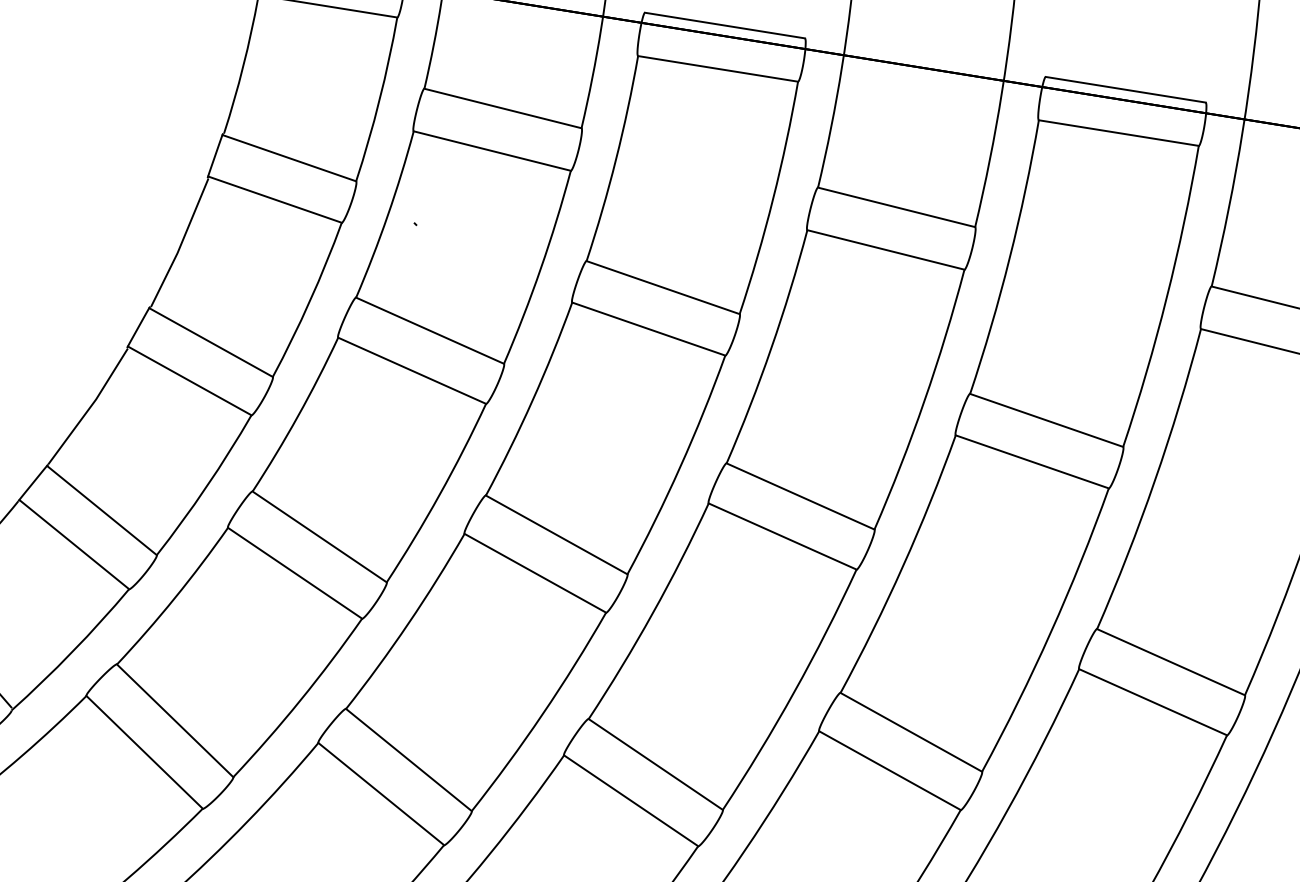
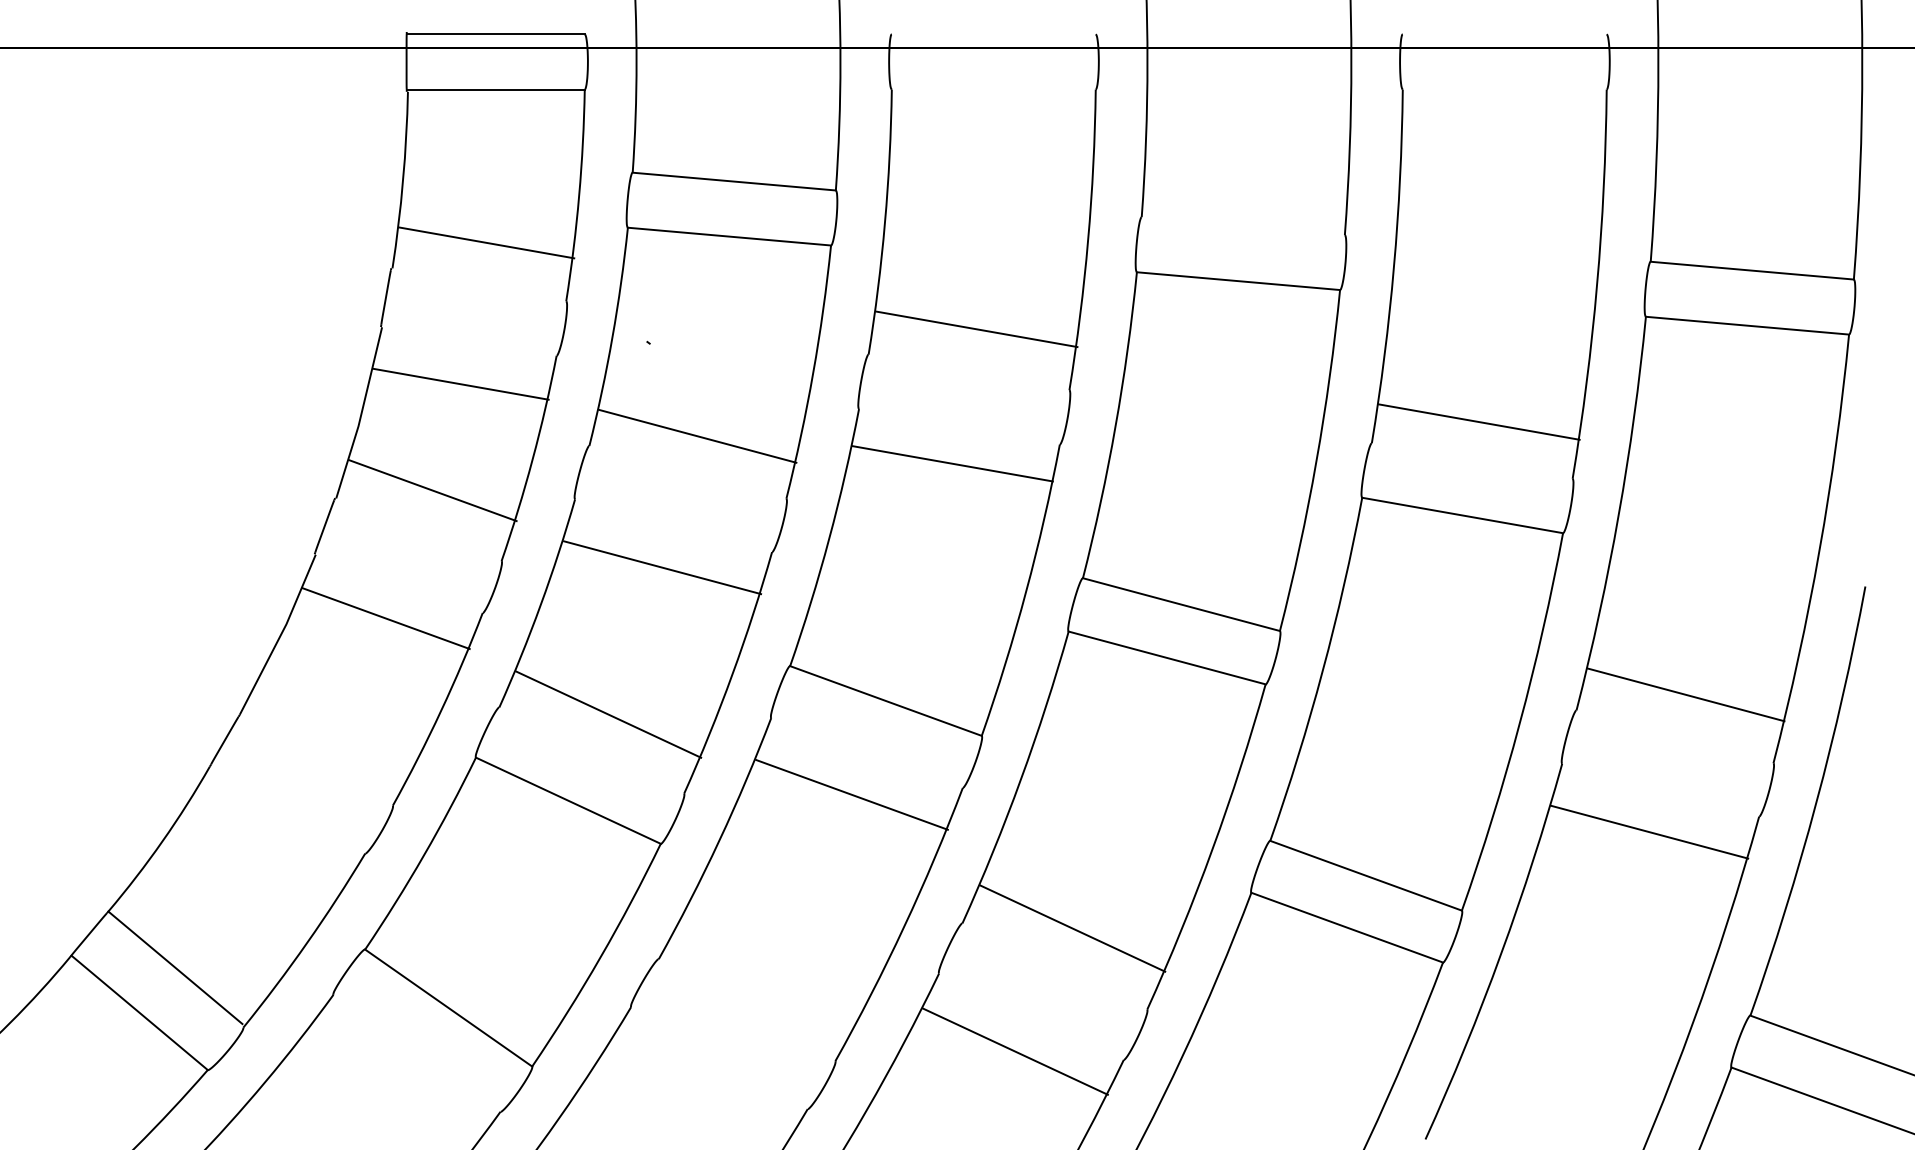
line: (724, 25) -> (993, 34), removed
line: (717, 68) -> (993, 89), removed
line: (1125, 89) -> (1504, 34), removed
line: (1118, 133) -> (1504, 89), removed
line: (289, 157) -> (486, 242), moved
line: (274, 198) -> (460, 383), moved
line: (895, 207) -> (1242, 226), removed
line: (662, 287) -> (976, 329), moved
line: (648, 328) -> (952, 463), moved
line: (429, 330) -> (697, 435), moved
line: (210, 342) -> (432, 490), moved
line: (412, 370) -> (662, 567), moved
line: (189, 380) -> (385, 618), moved
line: (1046, 419) -> (1478, 421), moved
line: (101, 509) -> (315, 760), removed
line: (319, 536) -> (608, 714), moved
line: (74, 544) -> (288, 808), removed
line: (534, 572) -> (851, 794), moved
line: (1170, 661) -> (1685, 694), moved
line: (1153, 701) -> (1649, 831), moved
line: (144, 751) -> (416, 1052), removed
line: (408, 760) -> (746, 1010), removed
line: (655, 764) -> (1072, 928), moved
line: (381, 794) -> (719, 1058), removed
line: (631, 800) -> (1015, 1051), moved

